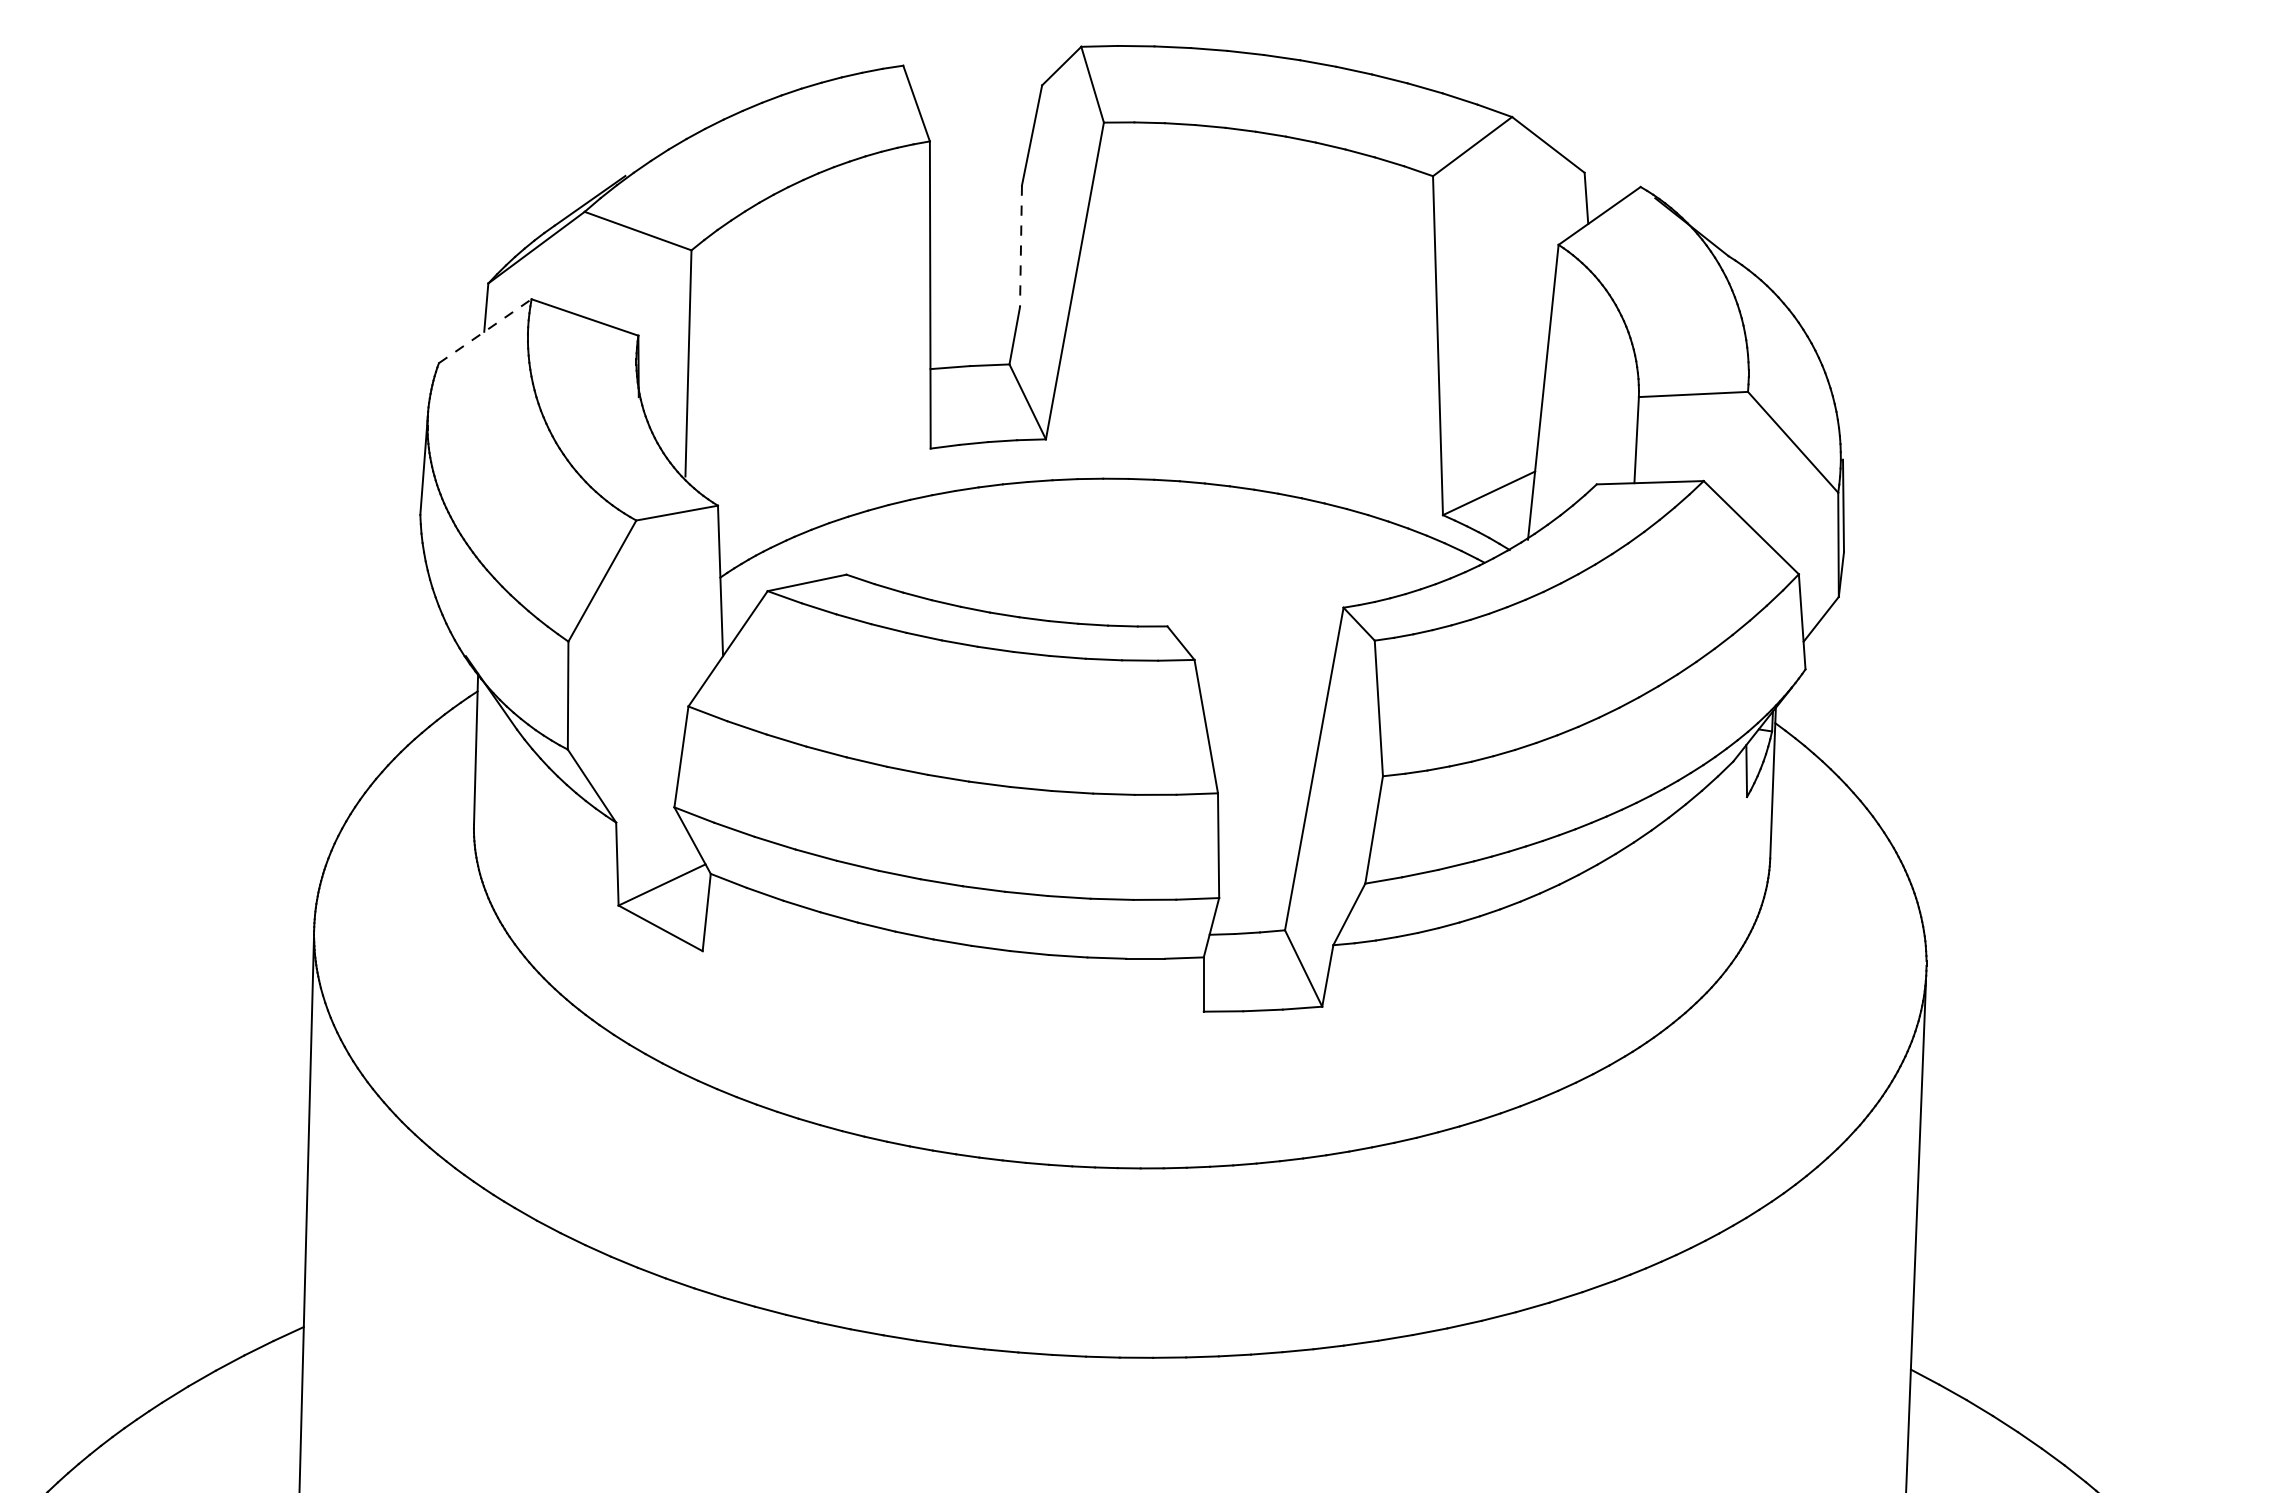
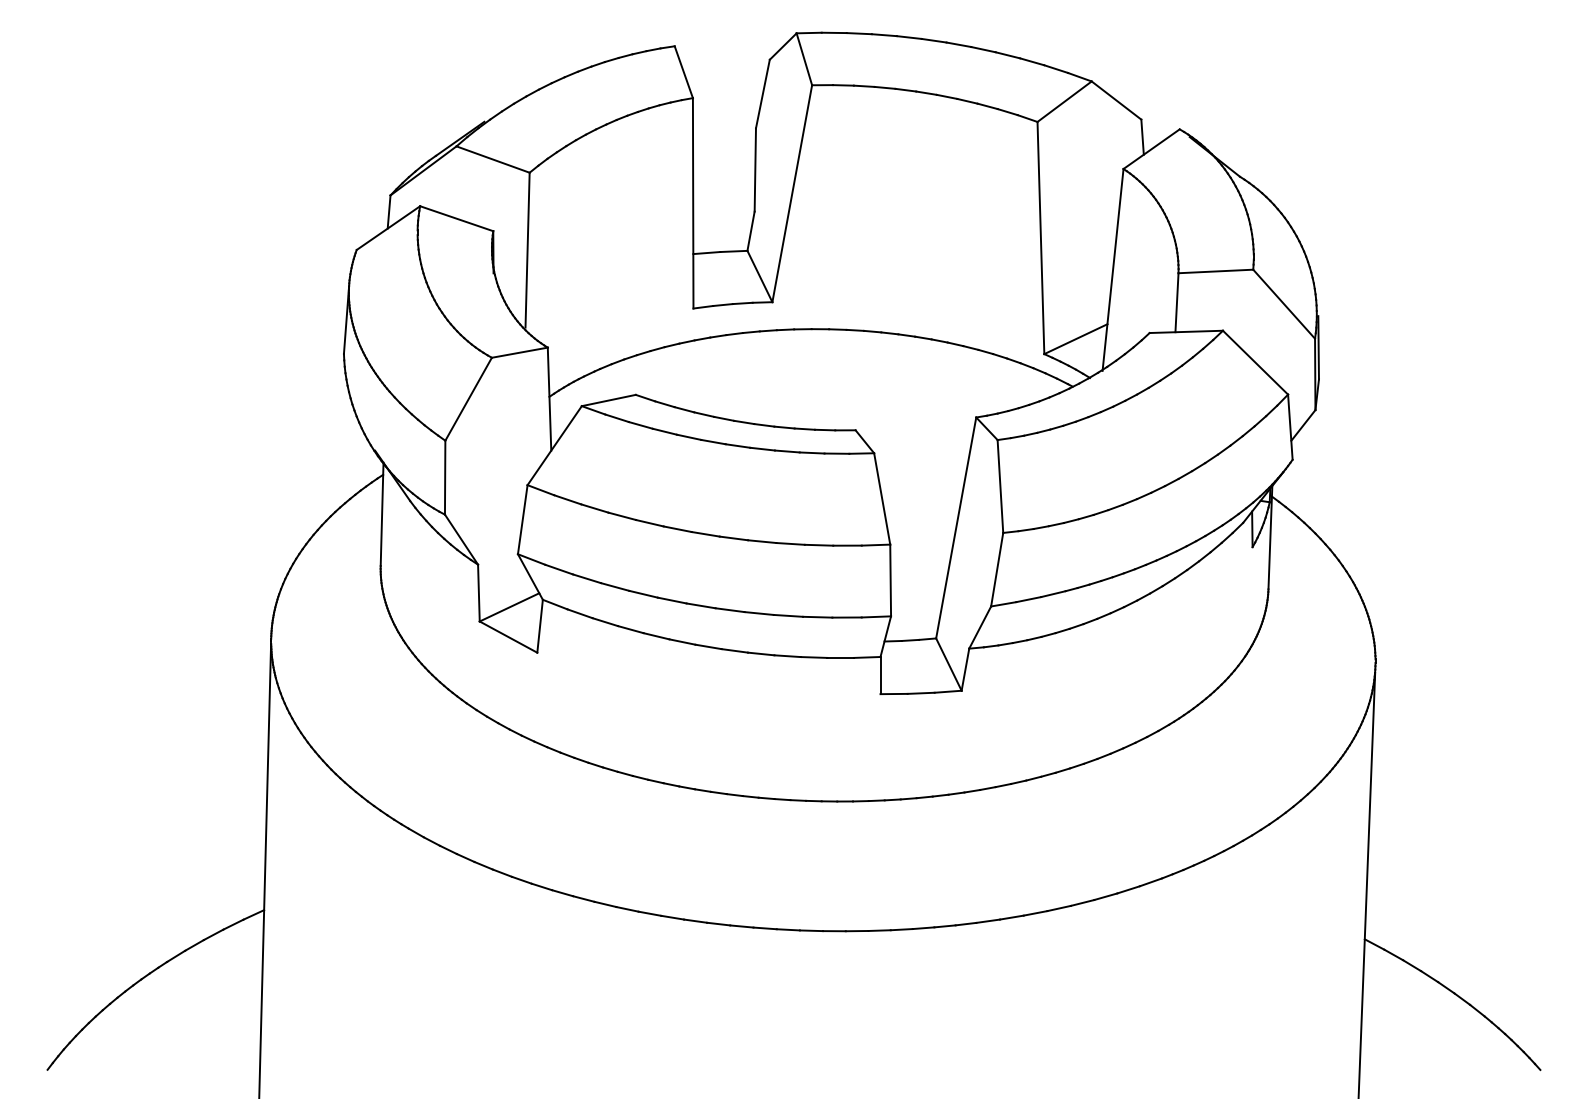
line: (1021, 245) -> (755, 169), dashed -> solid
line: (485, 331) -> (388, 228), dashed -> solid

